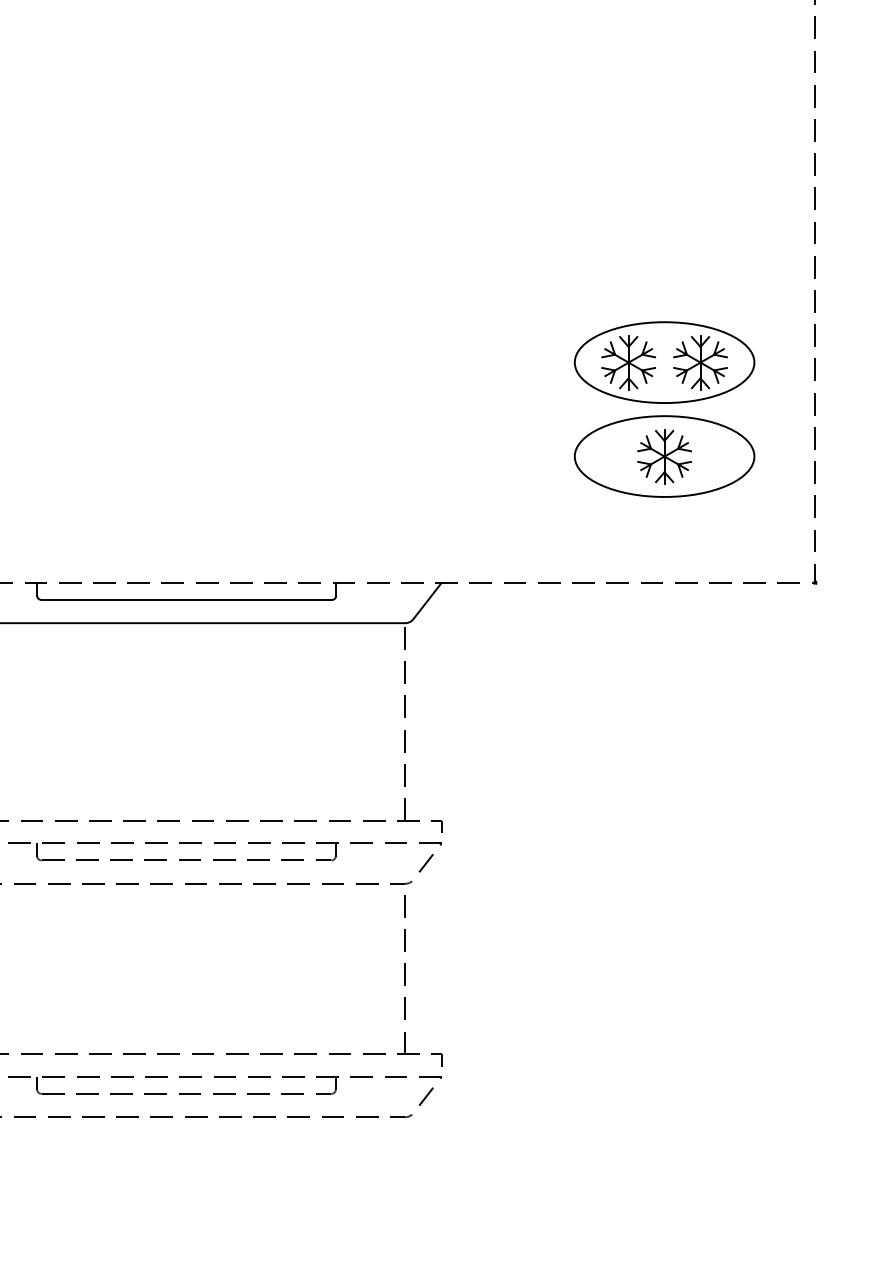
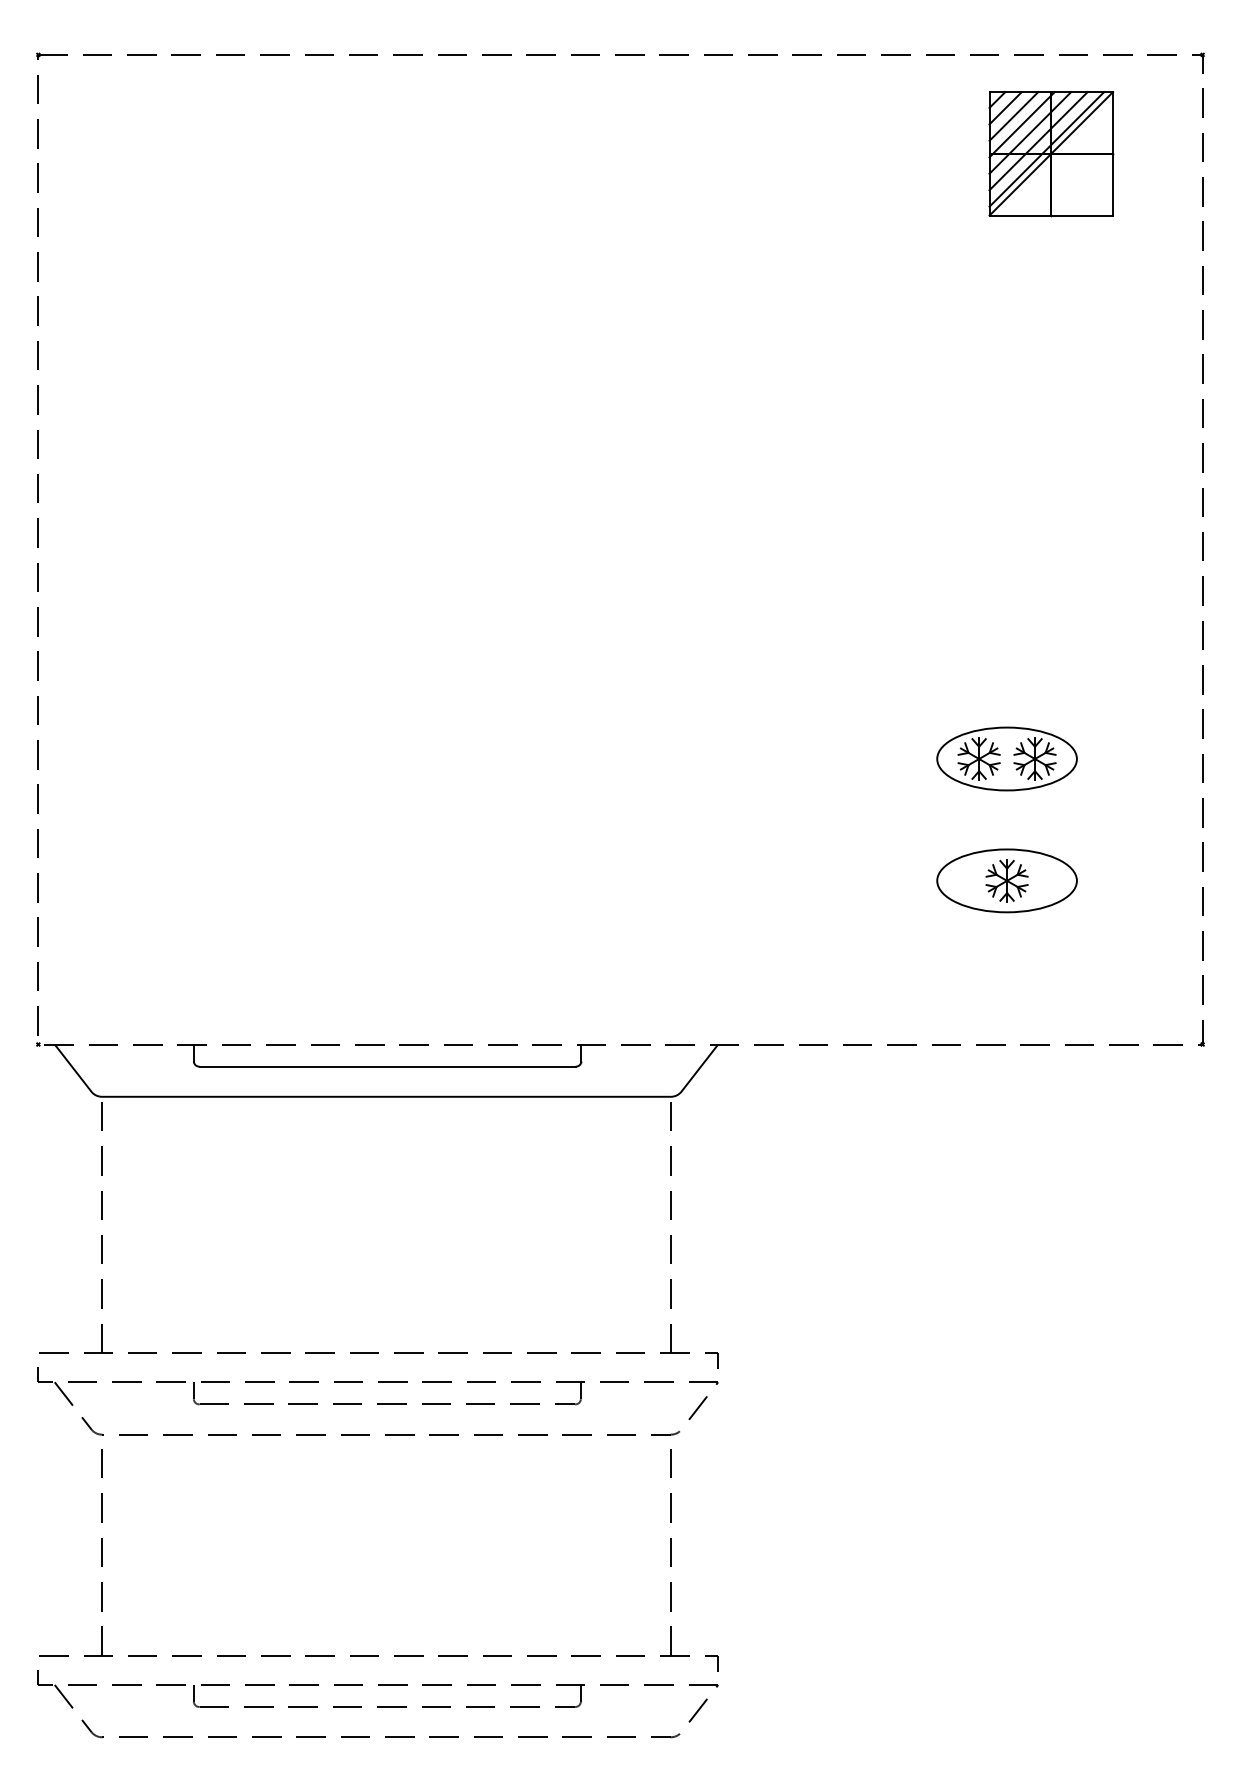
part: (664, 362) -> (1006, 758), size x0.6
part: (664, 456) -> (1006, 880), size x0.6

